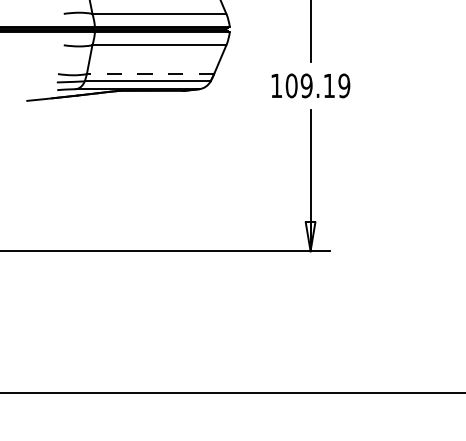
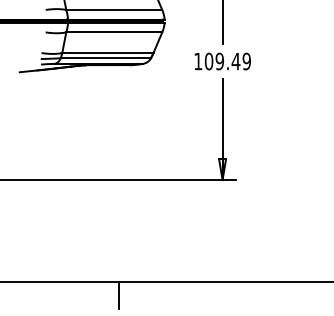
line: (149, 74) -> (107, 53), dashed -> solid
text: (328, 85) -> (235, 61), 109.19 -> 109.49
line: (166, 412) -> (119, 295), added

